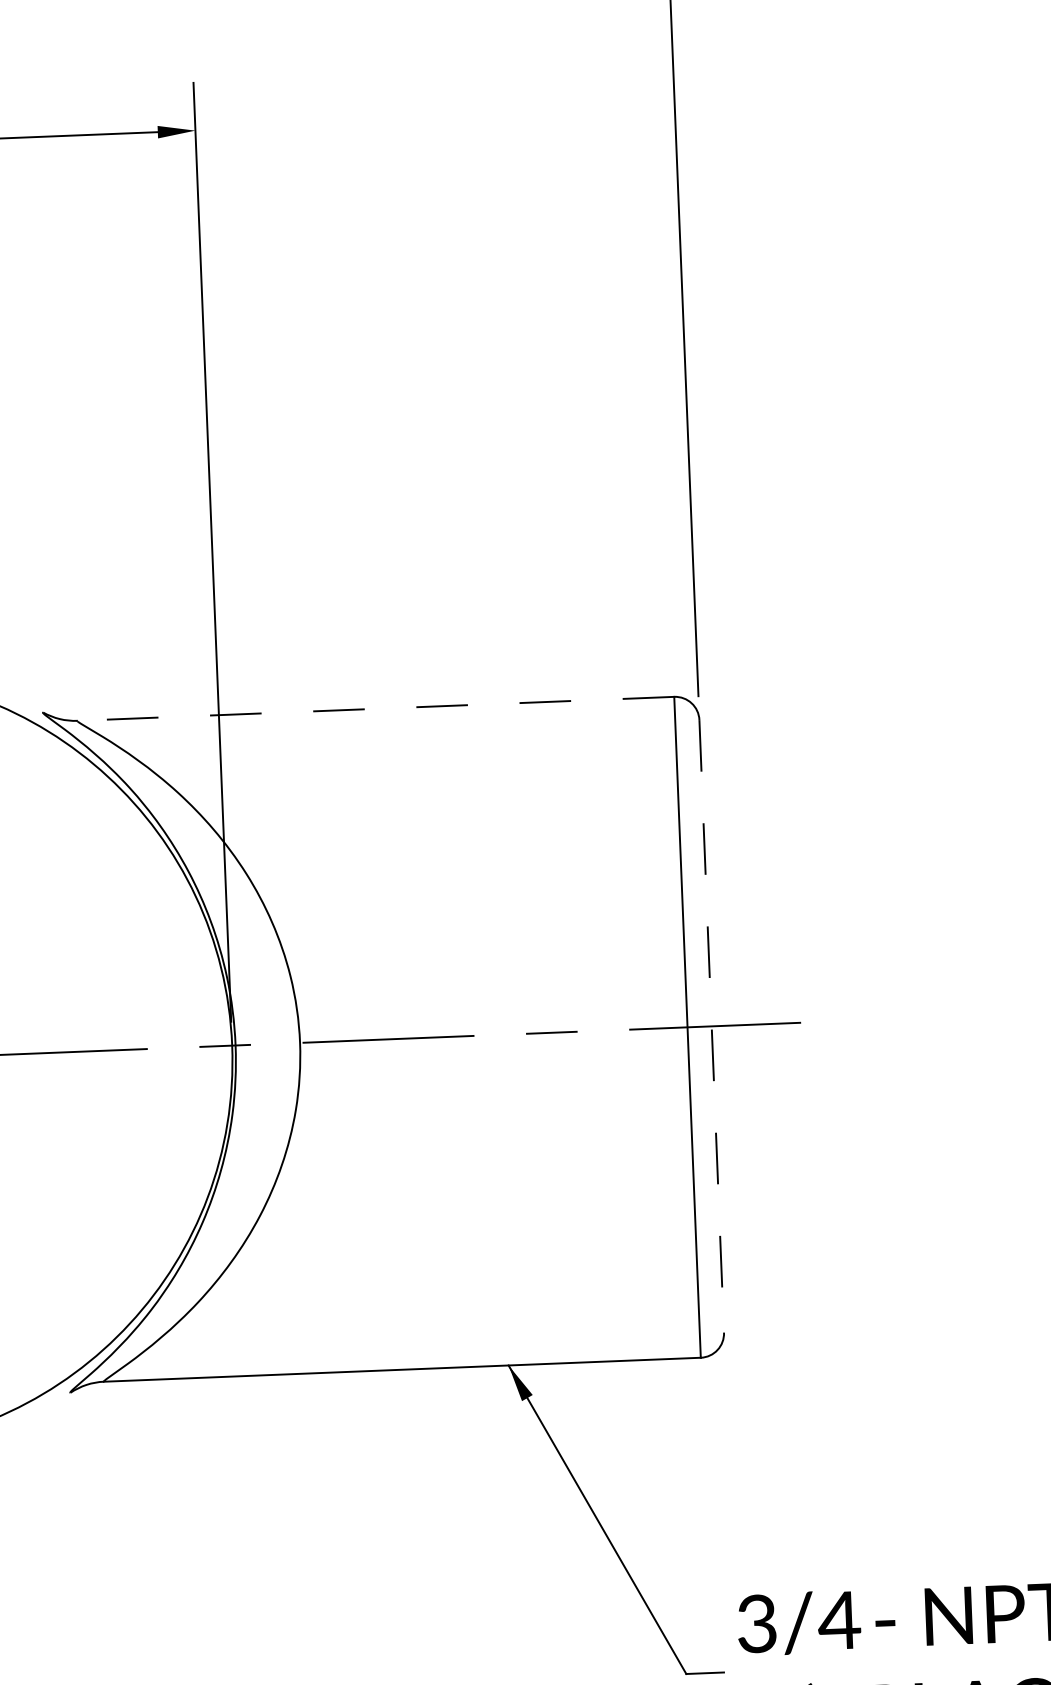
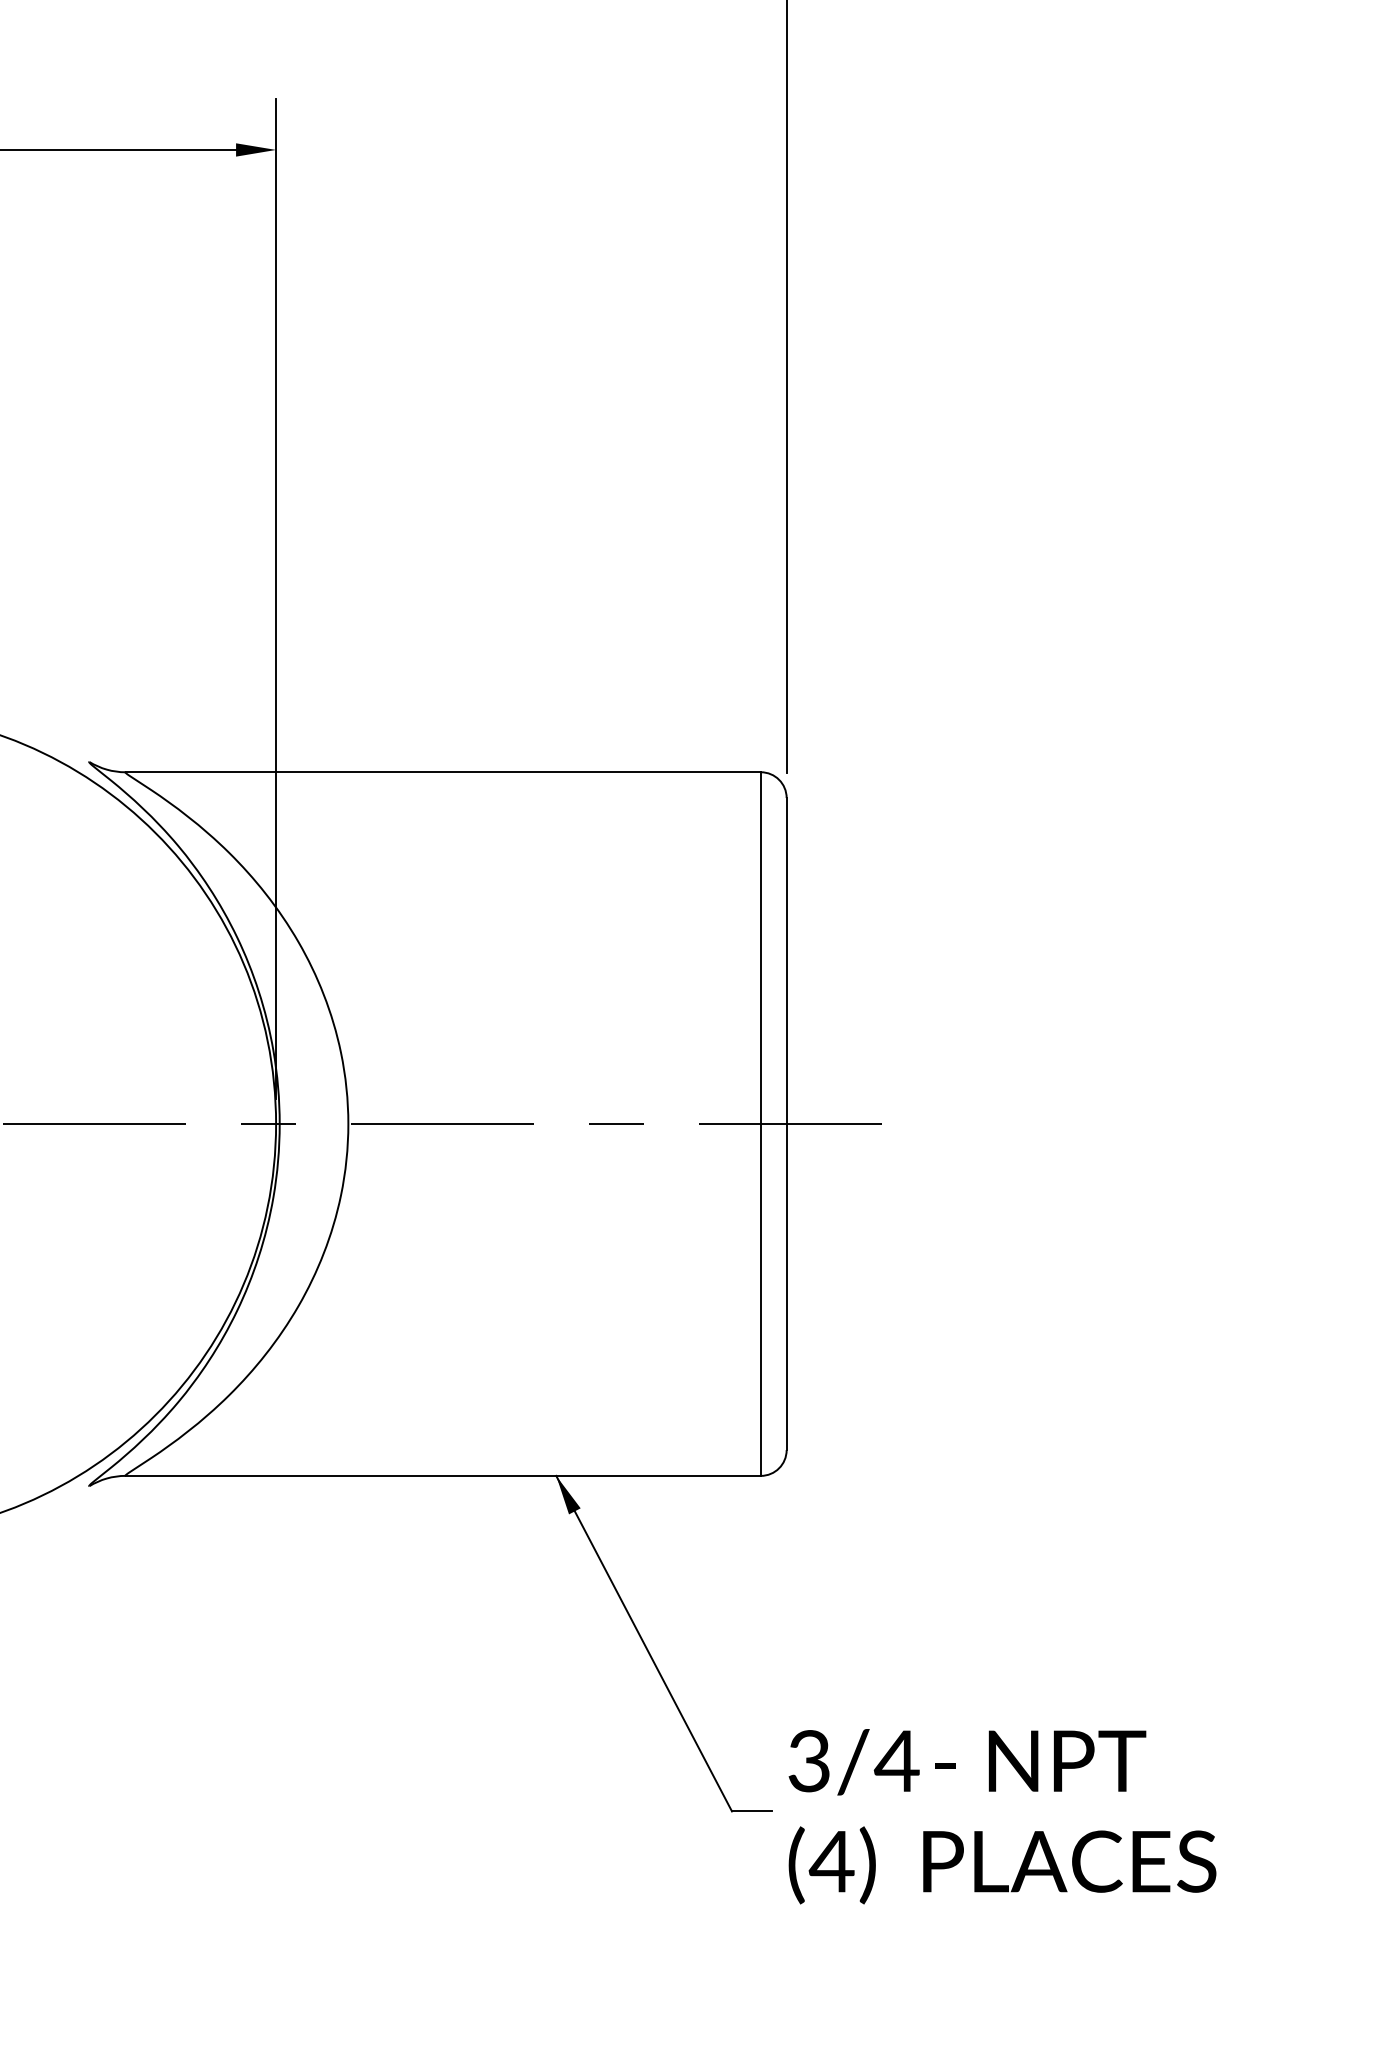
line: (376, 709) -> (443, 772), dashed -> solid
line: (711, 1026) -> (786, 1124), dashed -> solid

